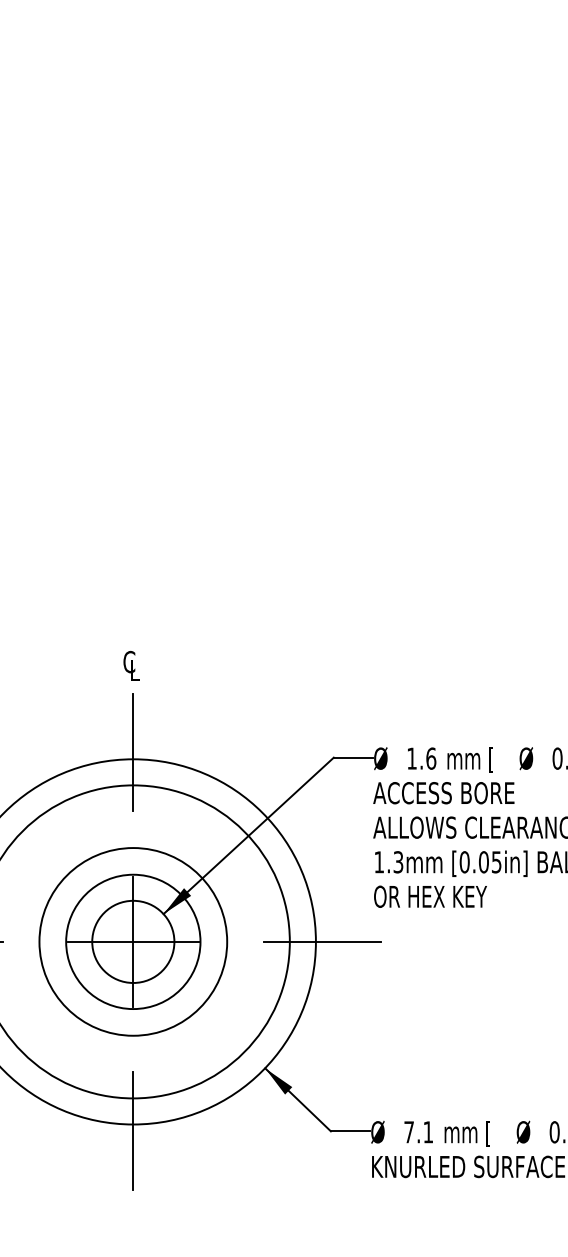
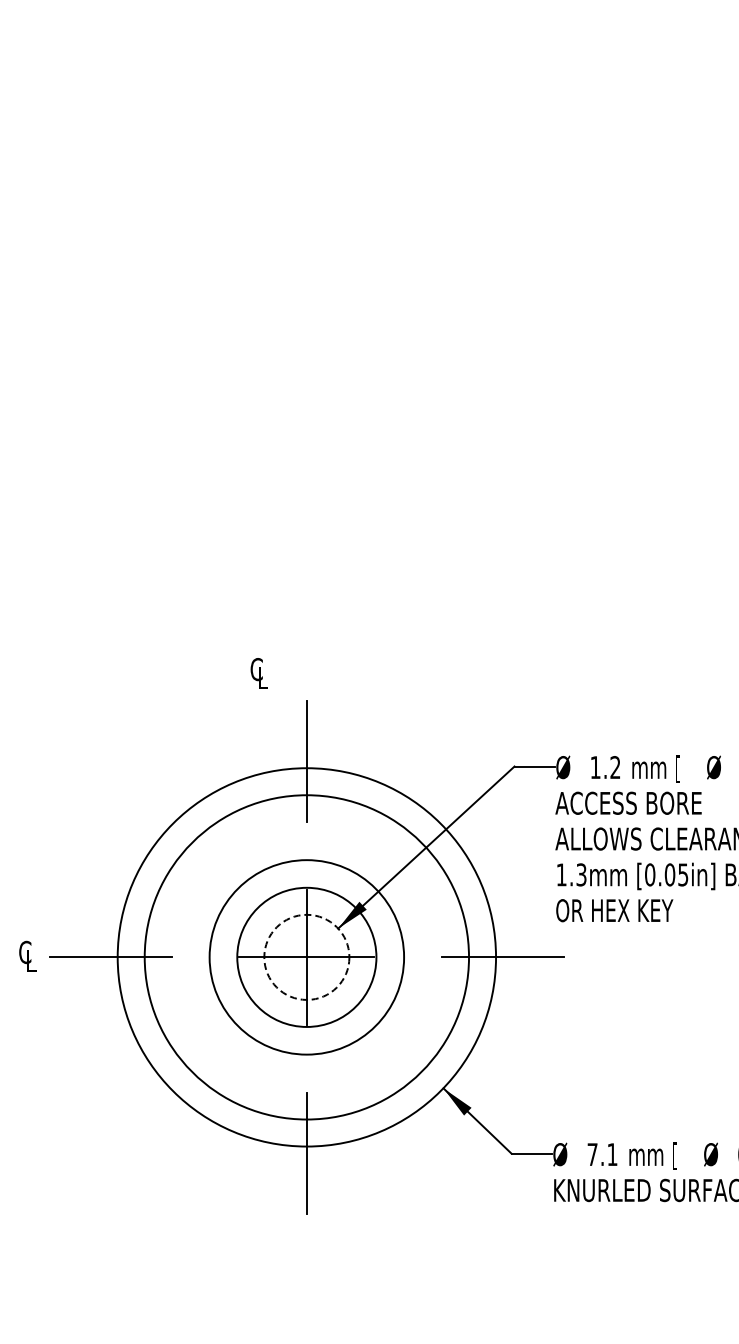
text: (131, 665) -> (258, 673), moved
text: (431, 758) -> (615, 767), 1.6 -> 1.2
circle: (132, 941) -> (306, 956), solid -> dashed

